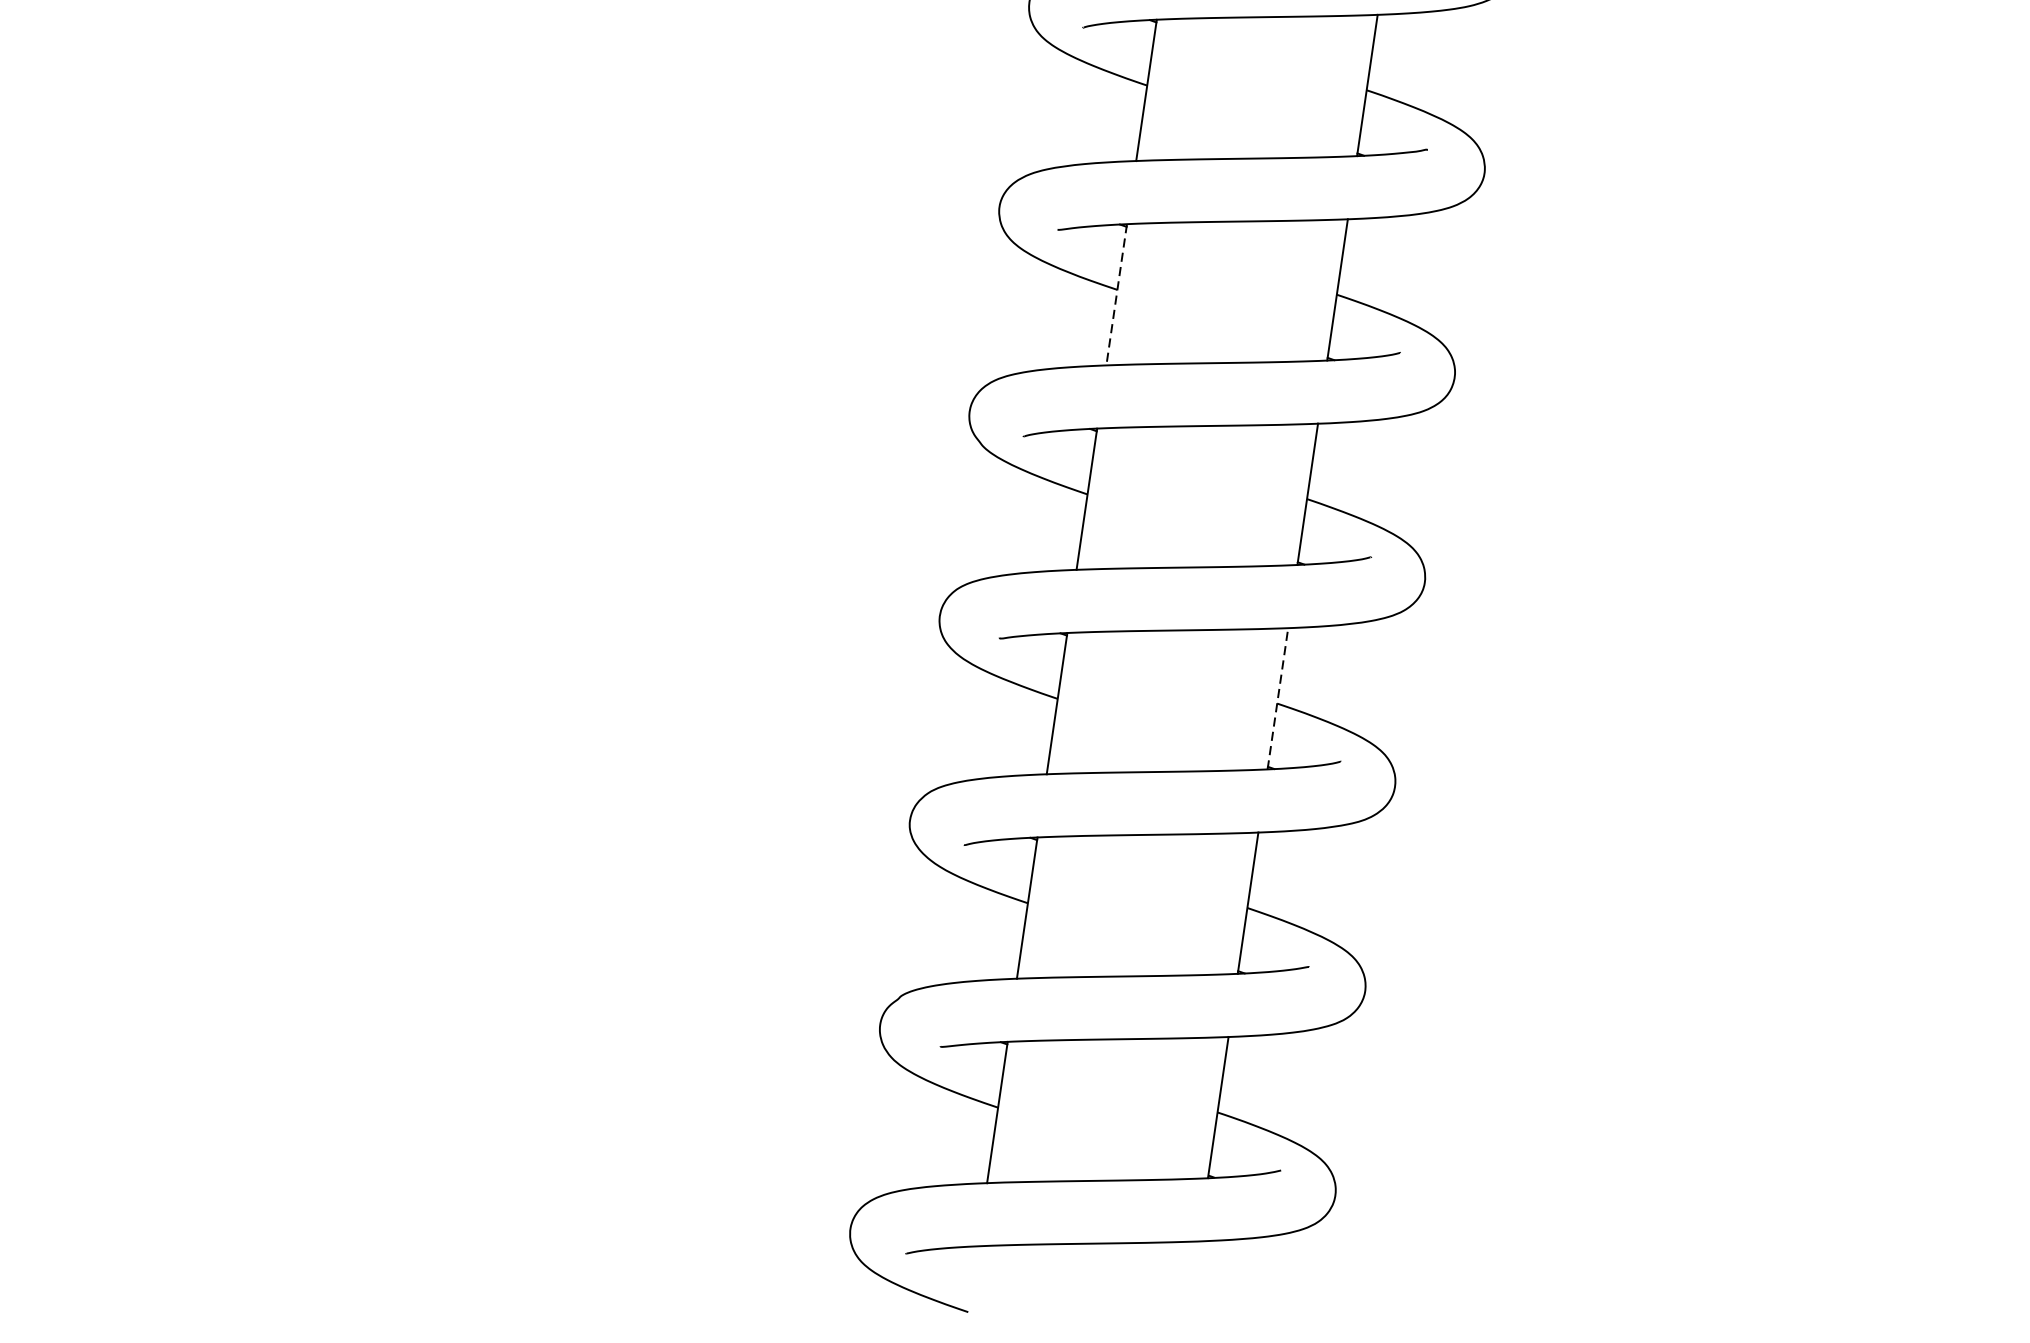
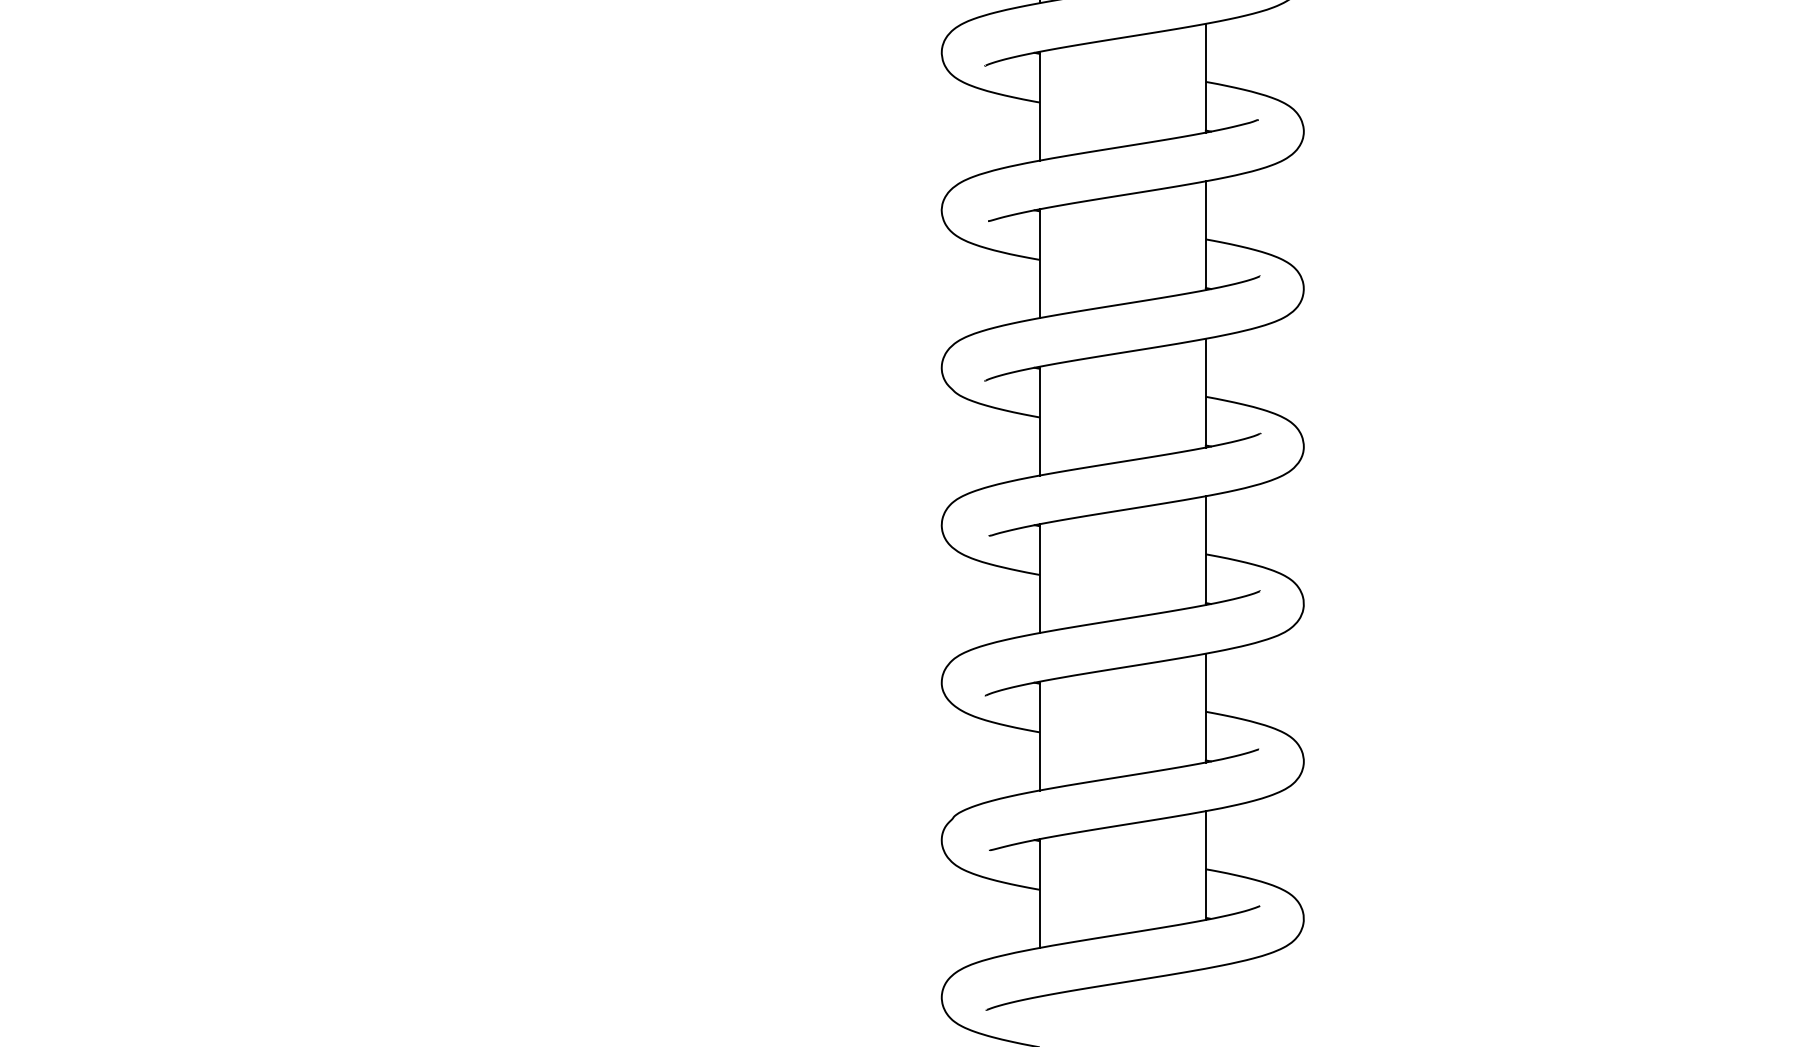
line: (1116, 295) -> (1039, 264), dashed -> solid
line: (1277, 698) -> (1205, 550), dashed -> solid

